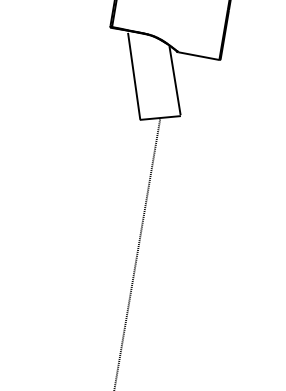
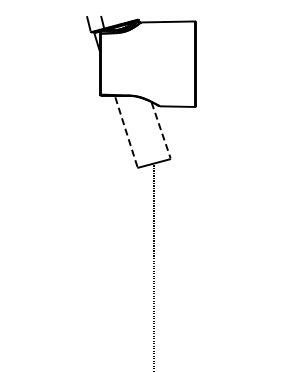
line: (134, 76) -> (126, 132), solid -> dashed
line: (175, 80) -> (161, 130), solid -> dashed

